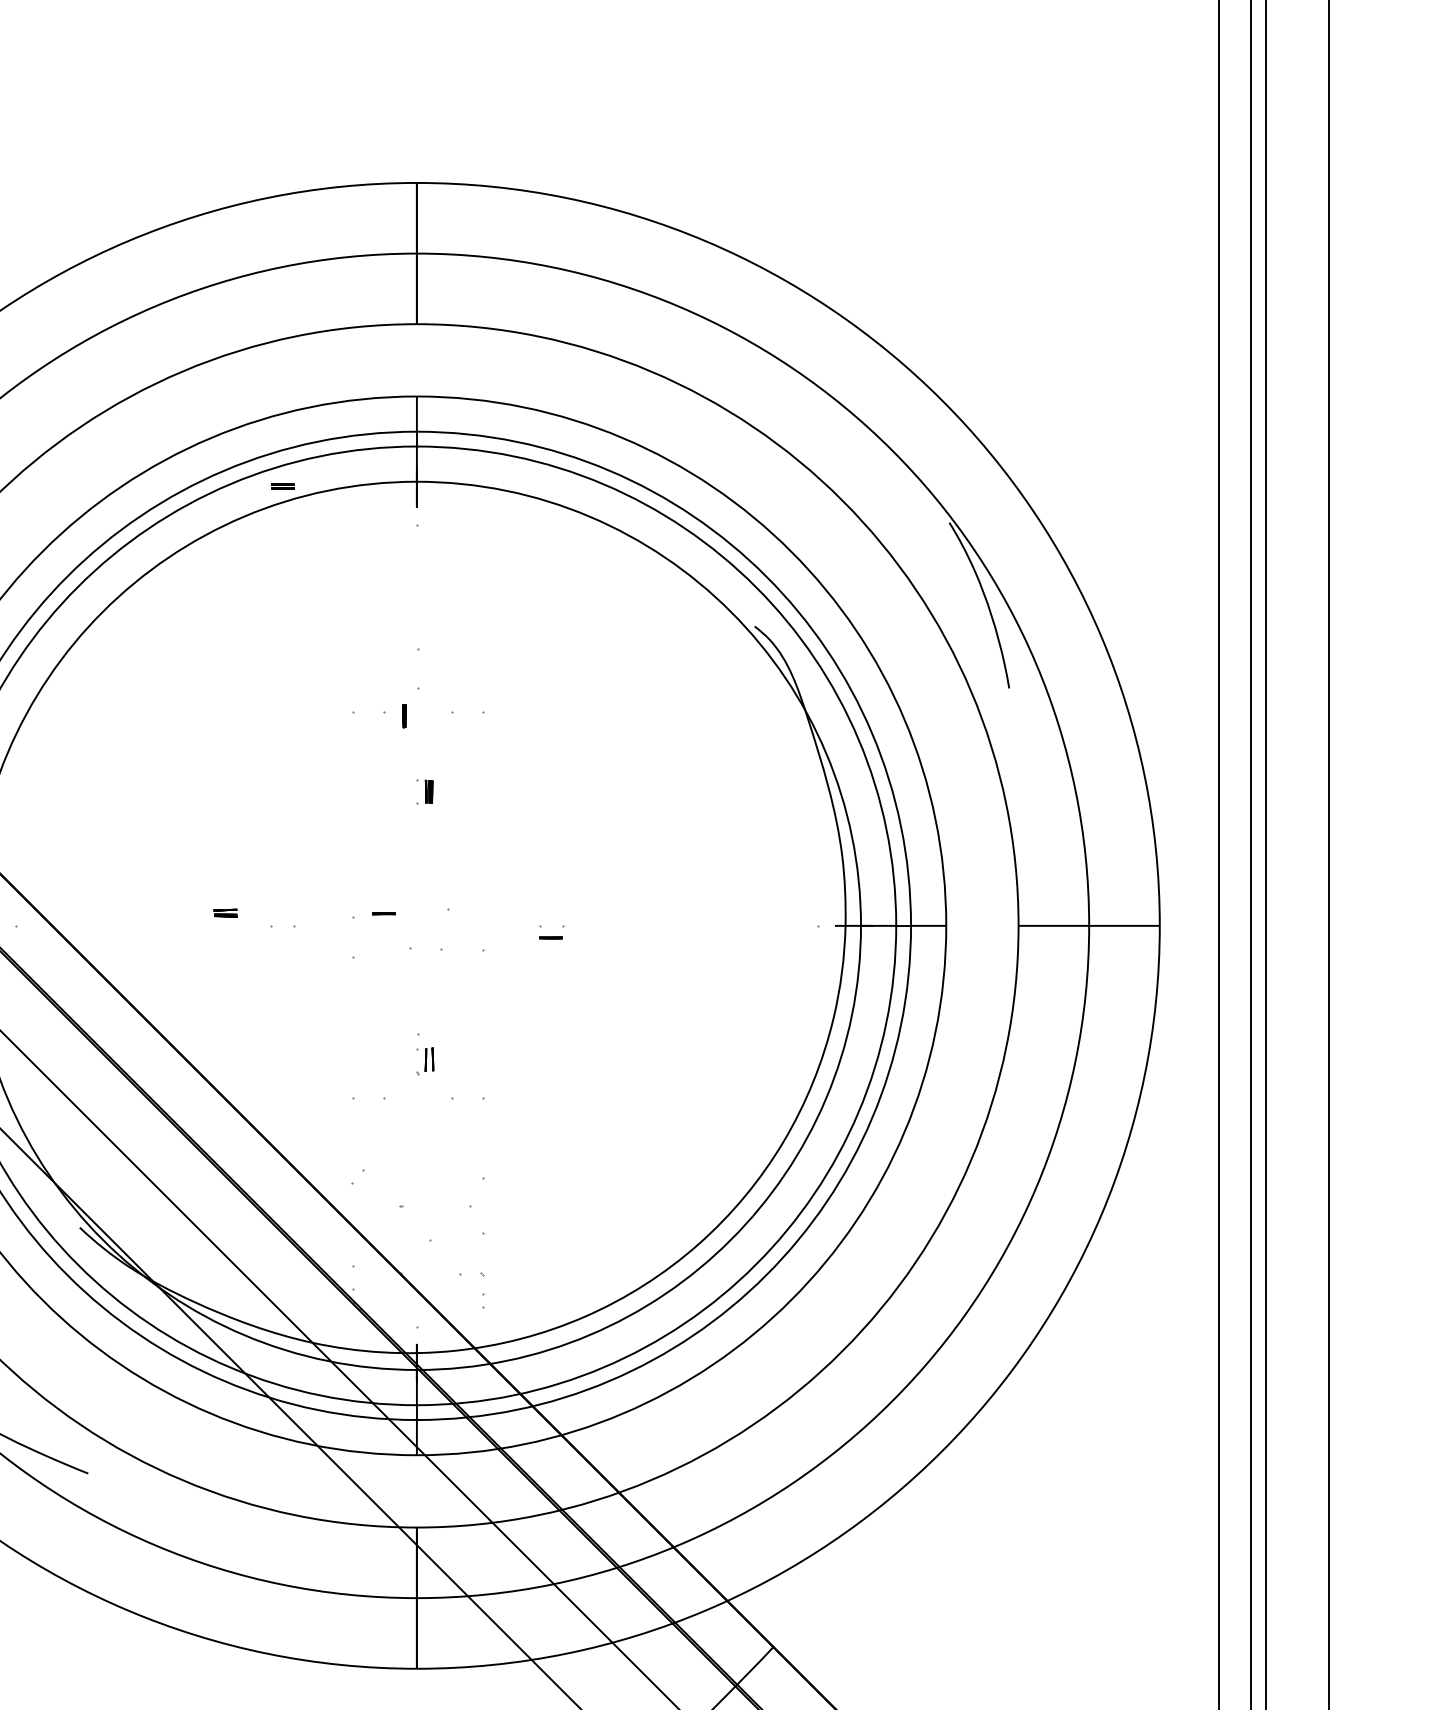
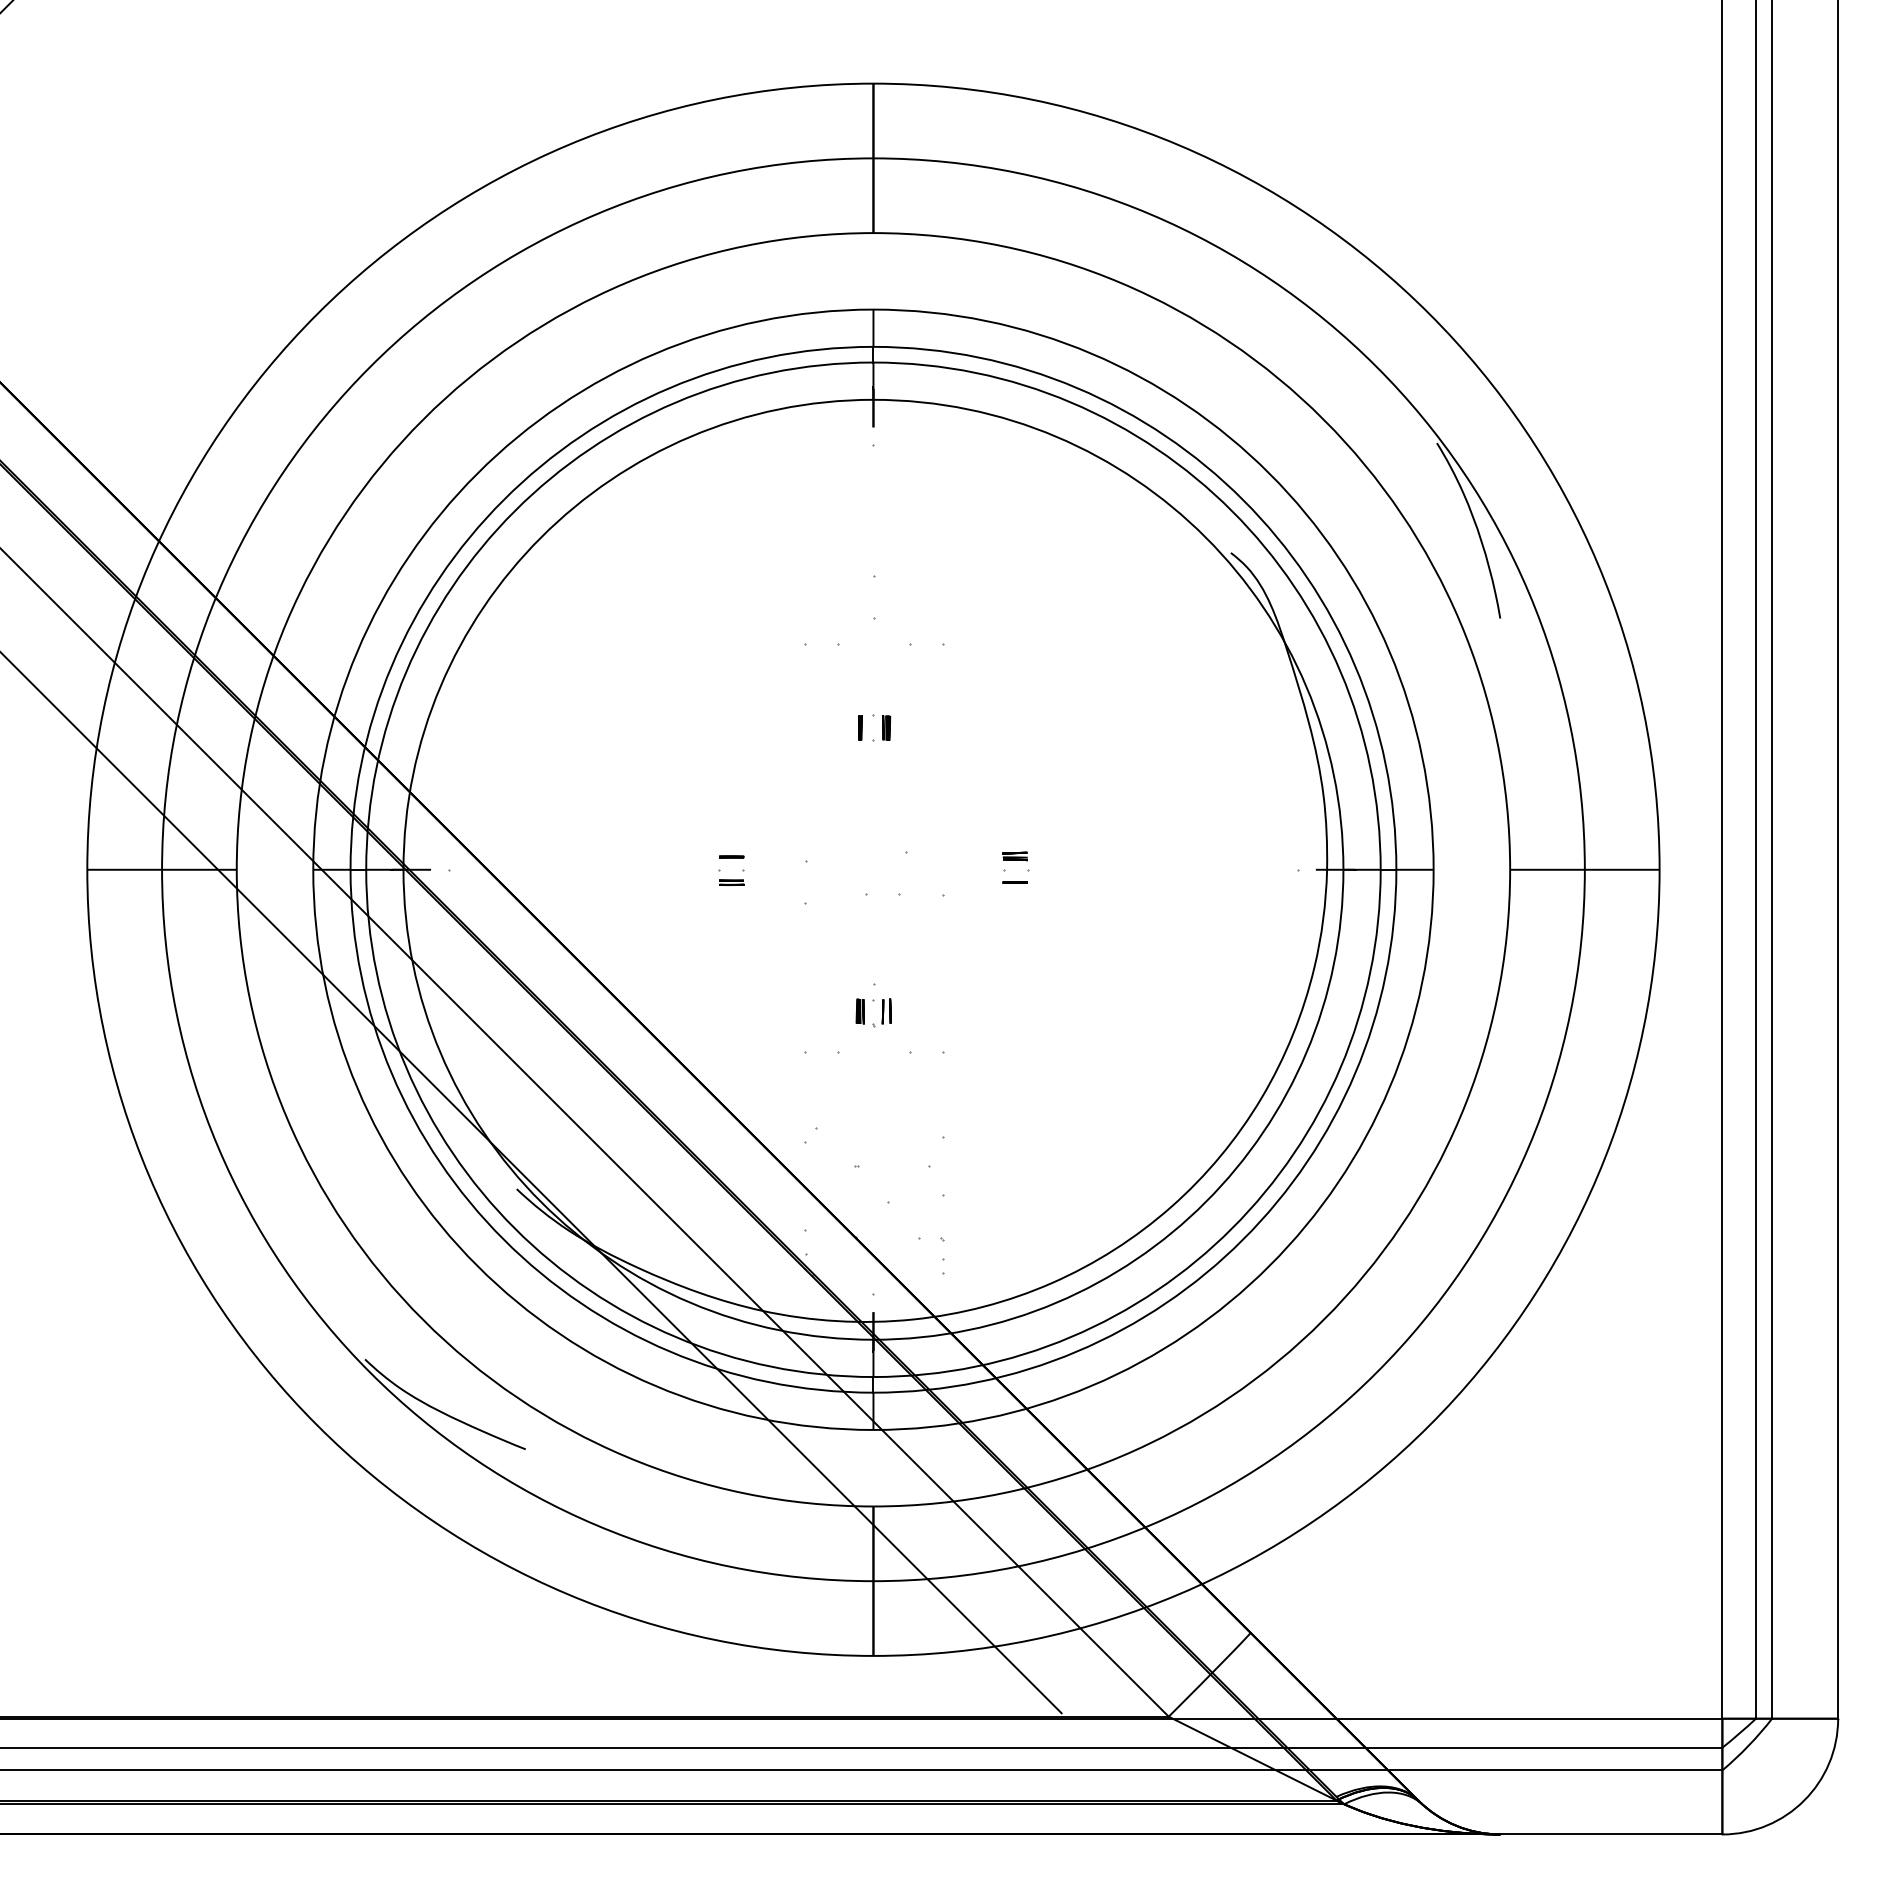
part: (282, 486) -> (731, 882), moved
line: (404, 715) -> (860, 727), moved
part: (225, 913) -> (1014, 856), moved
line: (383, 913) -> (731, 856), moved
part: (403, 1059) -> (859, 1011), added

